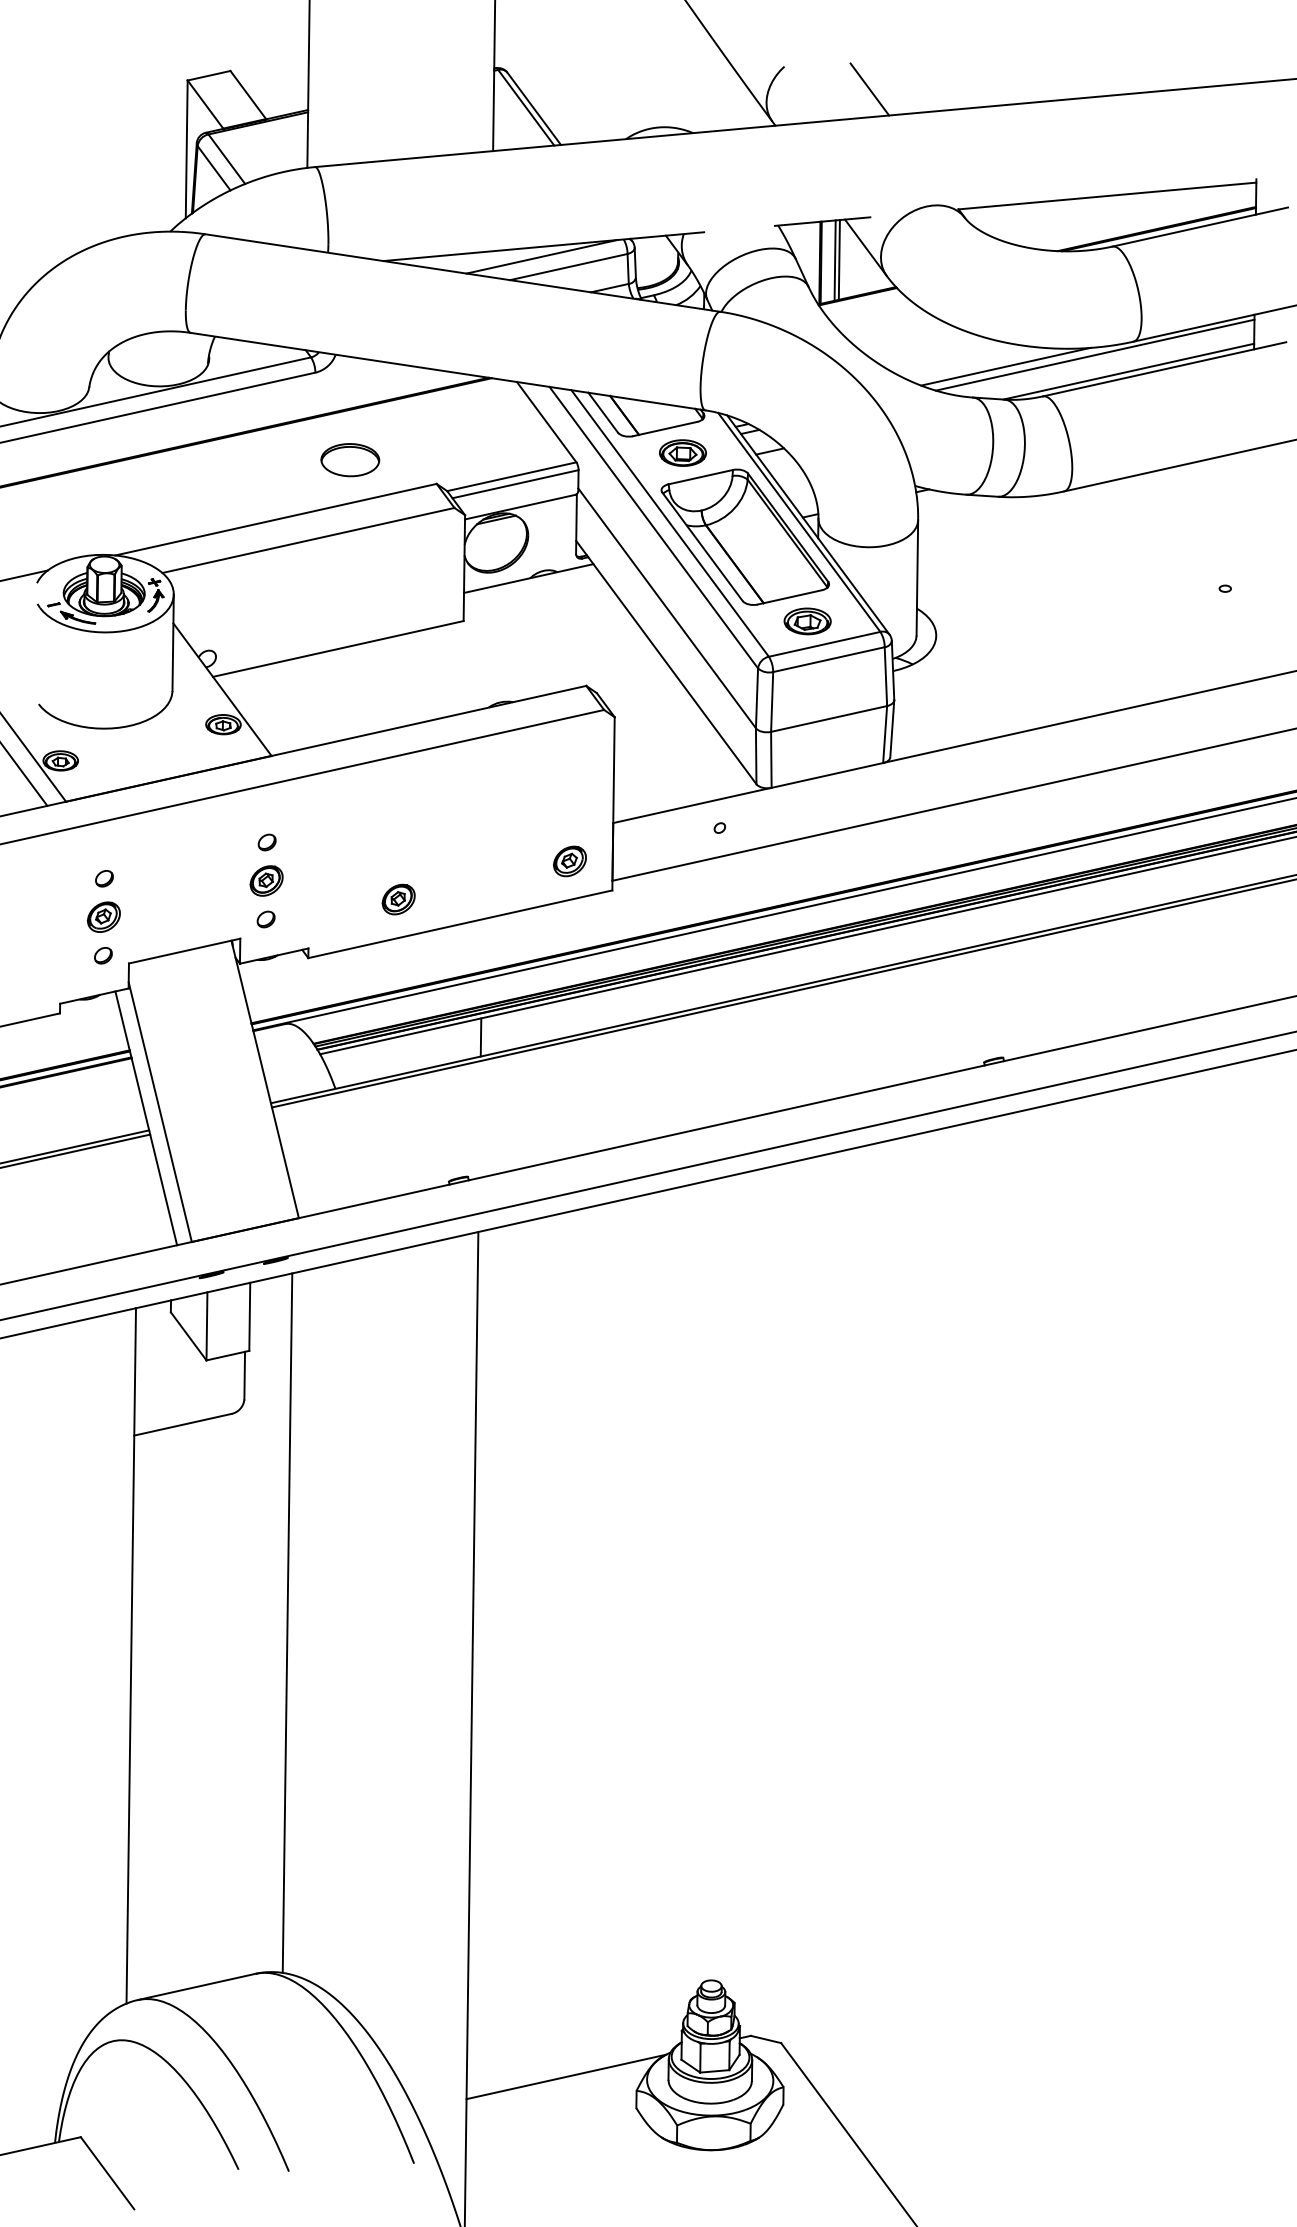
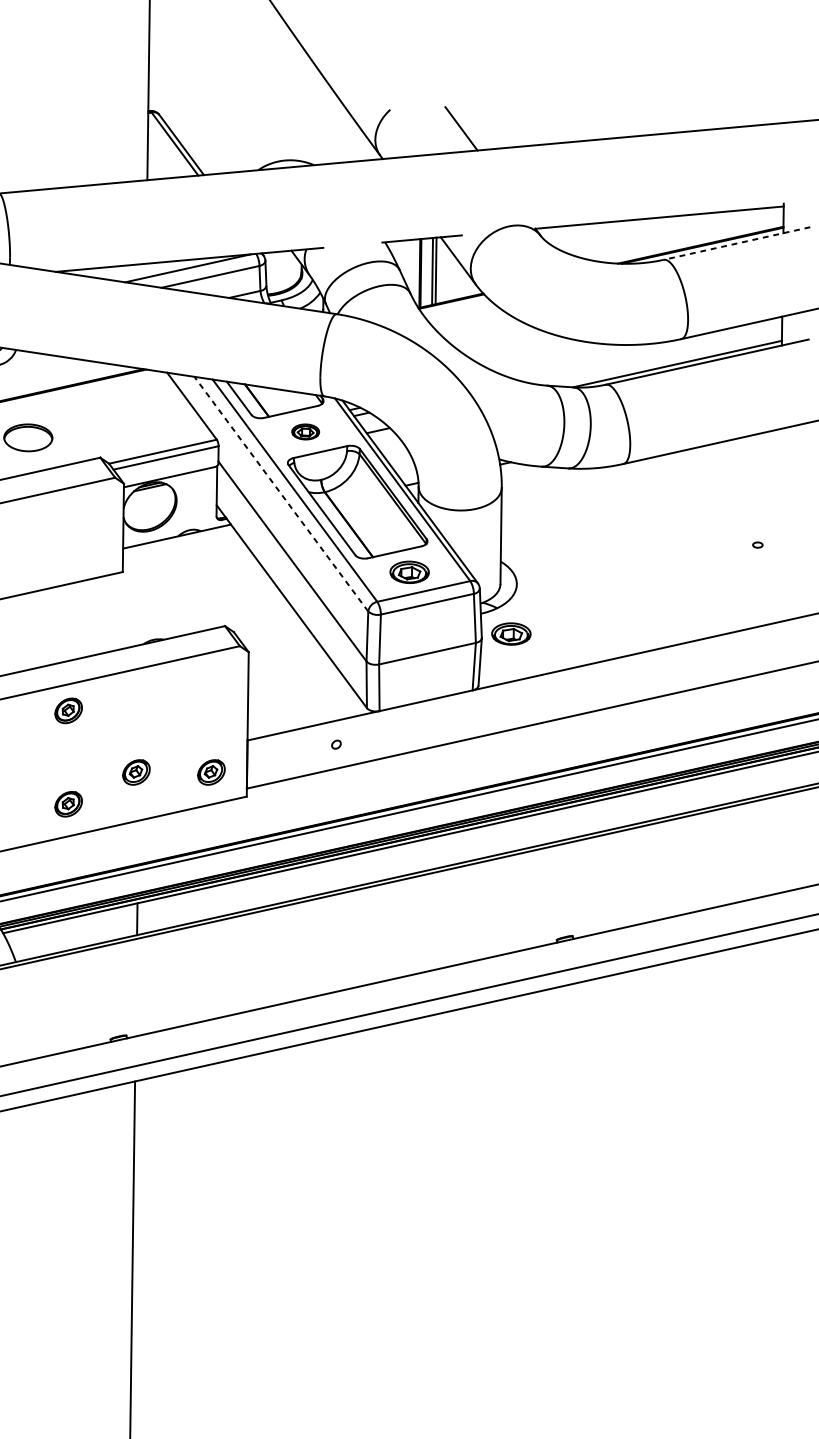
line: (1199, 227) -> (736, 243), solid -> dashed
line: (1094, 354) -> (648, 349), removed
line: (1005, 366) -> (574, 359), removed
part: (682, 452) -> (305, 431), size x0.7
line: (653, 527) -> (281, 494), solid -> dashed
part: (929, 695) -> (511, 634), added
part: (398, 787) -> (68, 710), added
part: (479, 861) -> (136, 772), added

